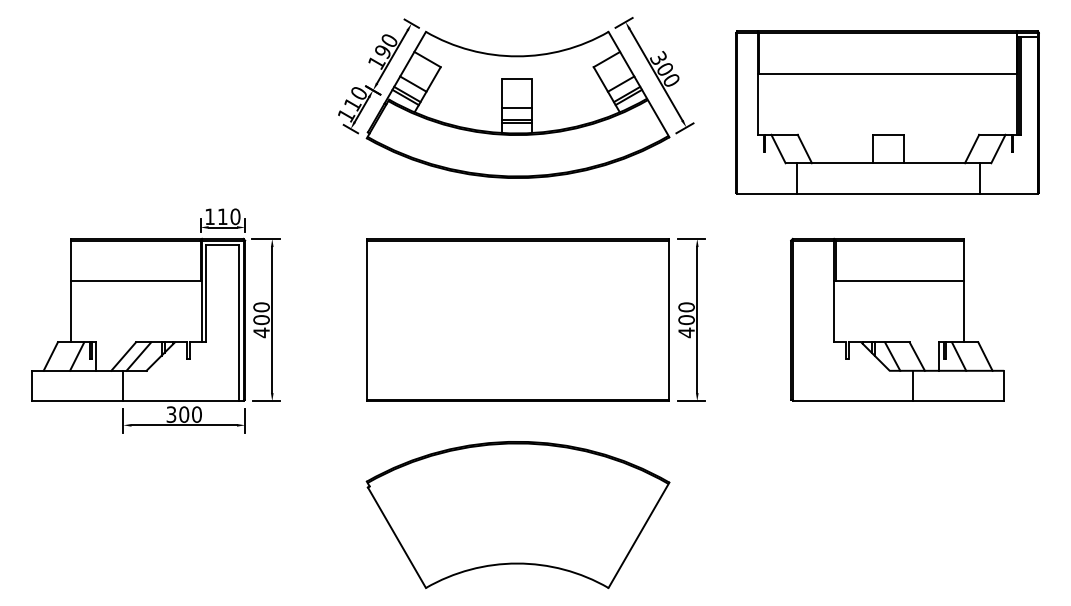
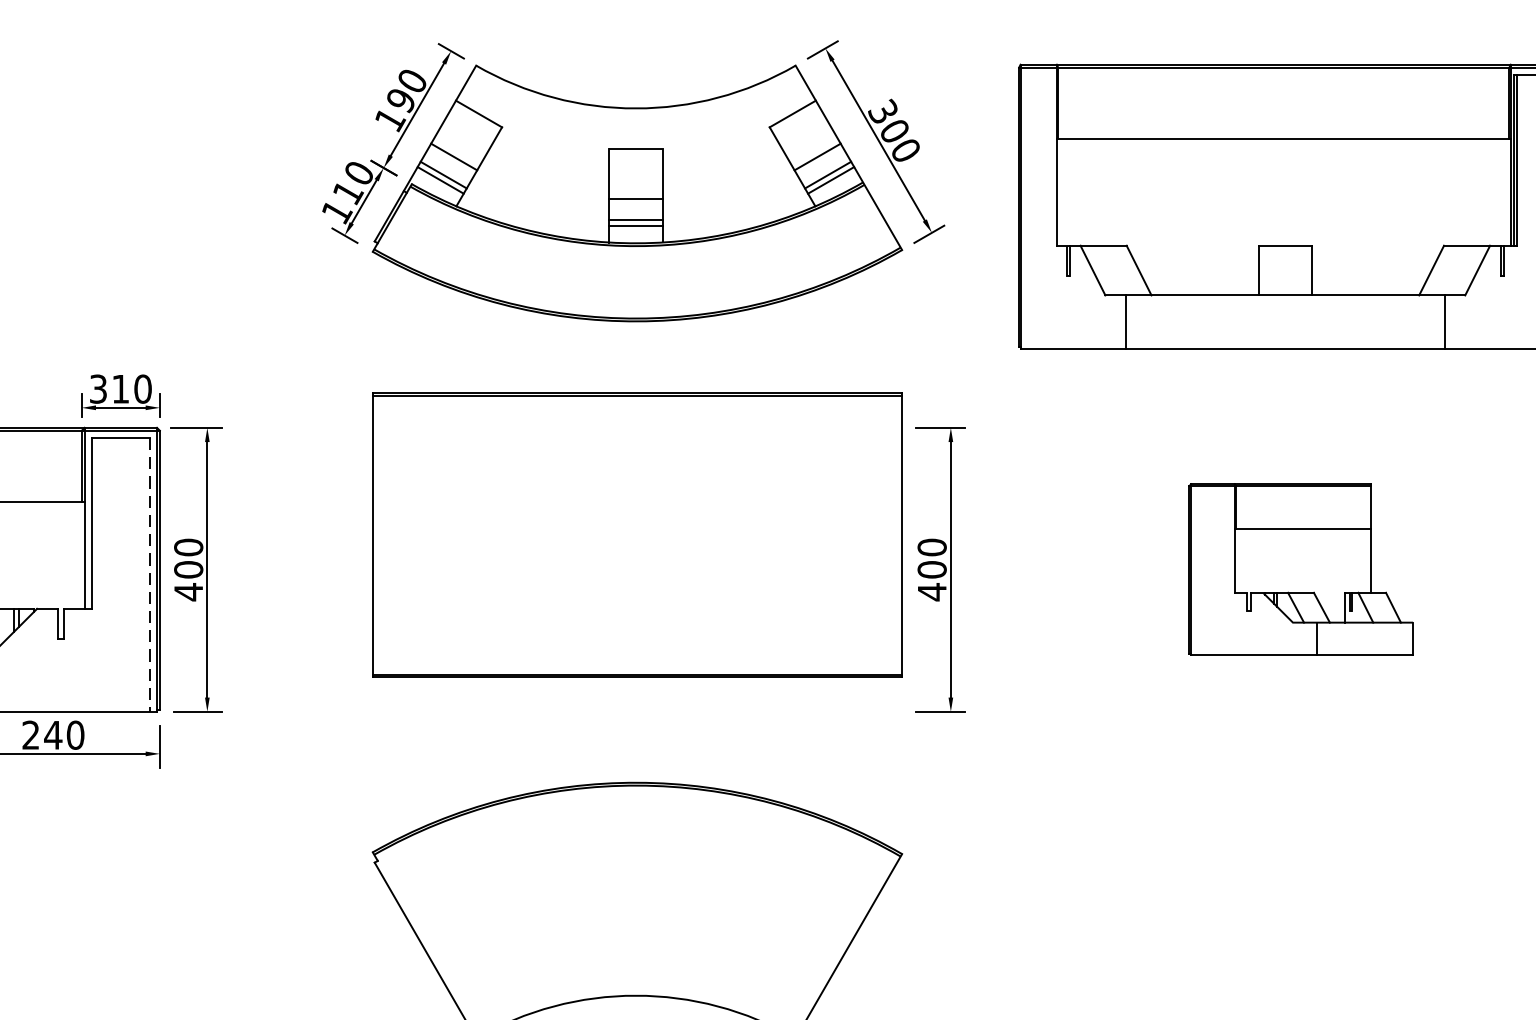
text: (209, 216) -> (97, 388), 110 -> 310
part: (517, 319) -> (636, 533), moved
part: (897, 319) -> (1301, 568), size x0.6
line: (239, 323) -> (150, 575), solid -> dashed
text: (177, 414) -> (41, 734), 300 -> 240

